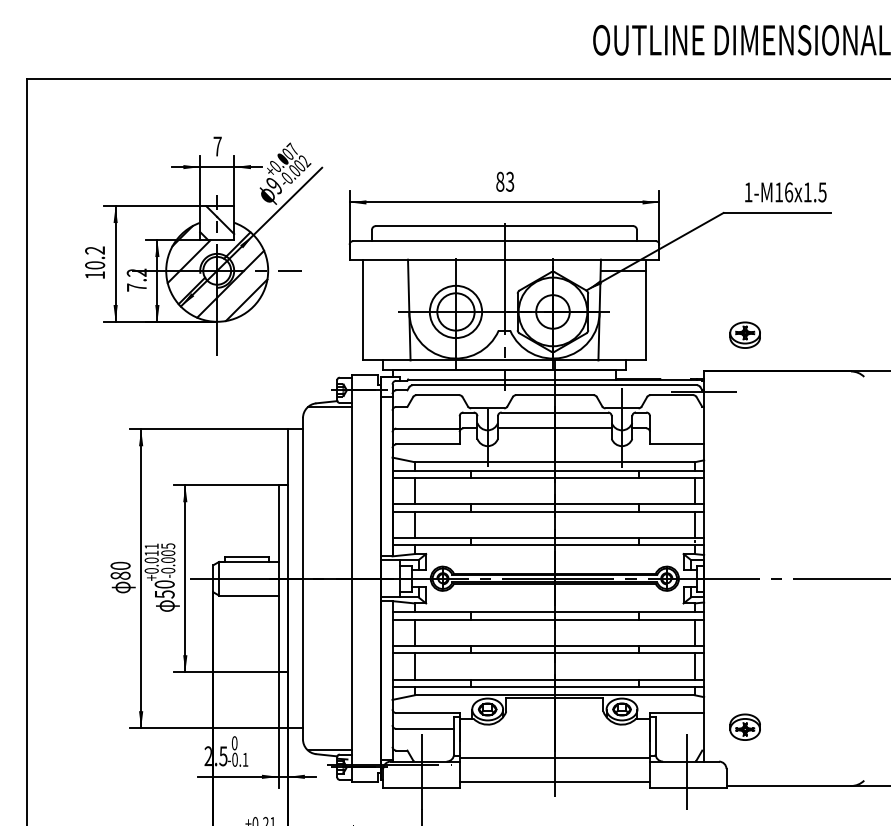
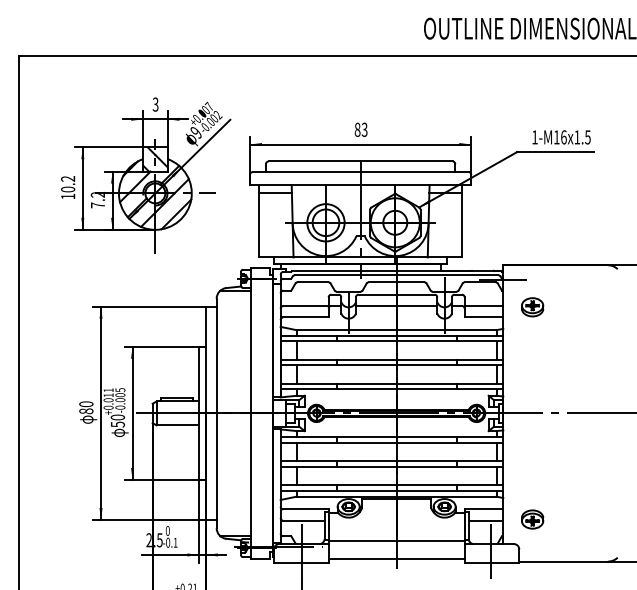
text: (217, 146) -> (155, 104), 7 -> 3
line: (385, 270) -> (275, 193), added
part: (744, 334) -> (532, 306), moved
line: (677, 428) -> (484, 306), added
line: (679, 728) -> (485, 520), added

